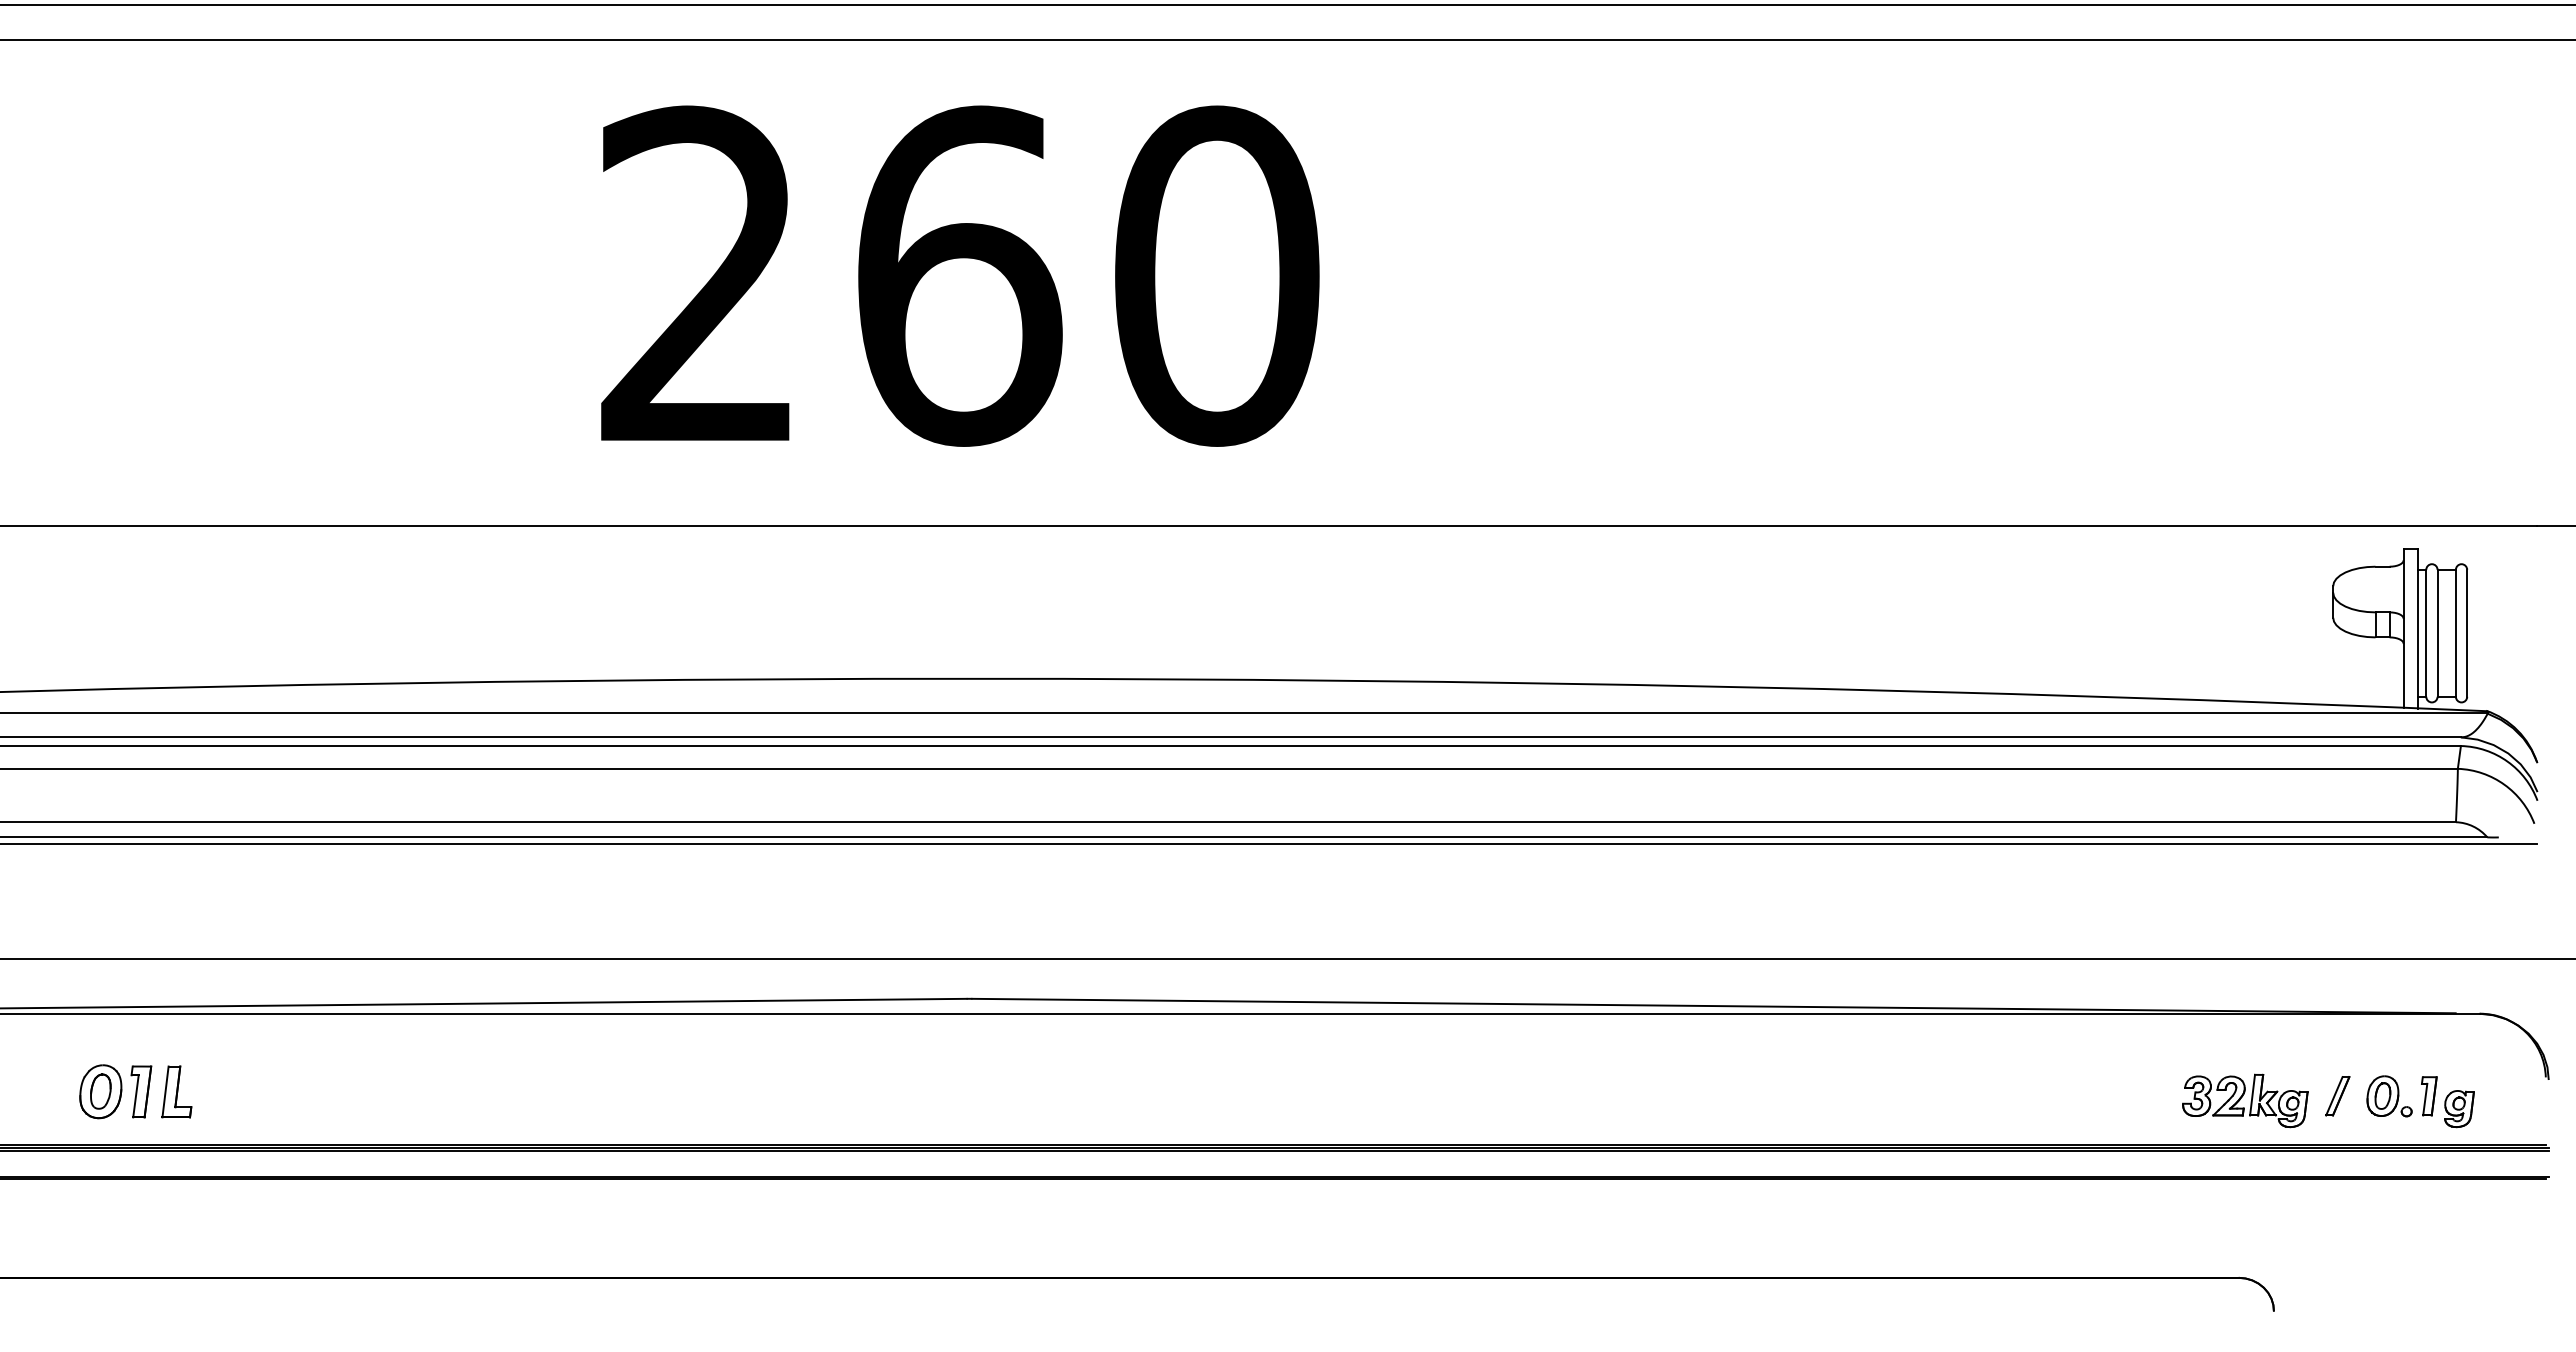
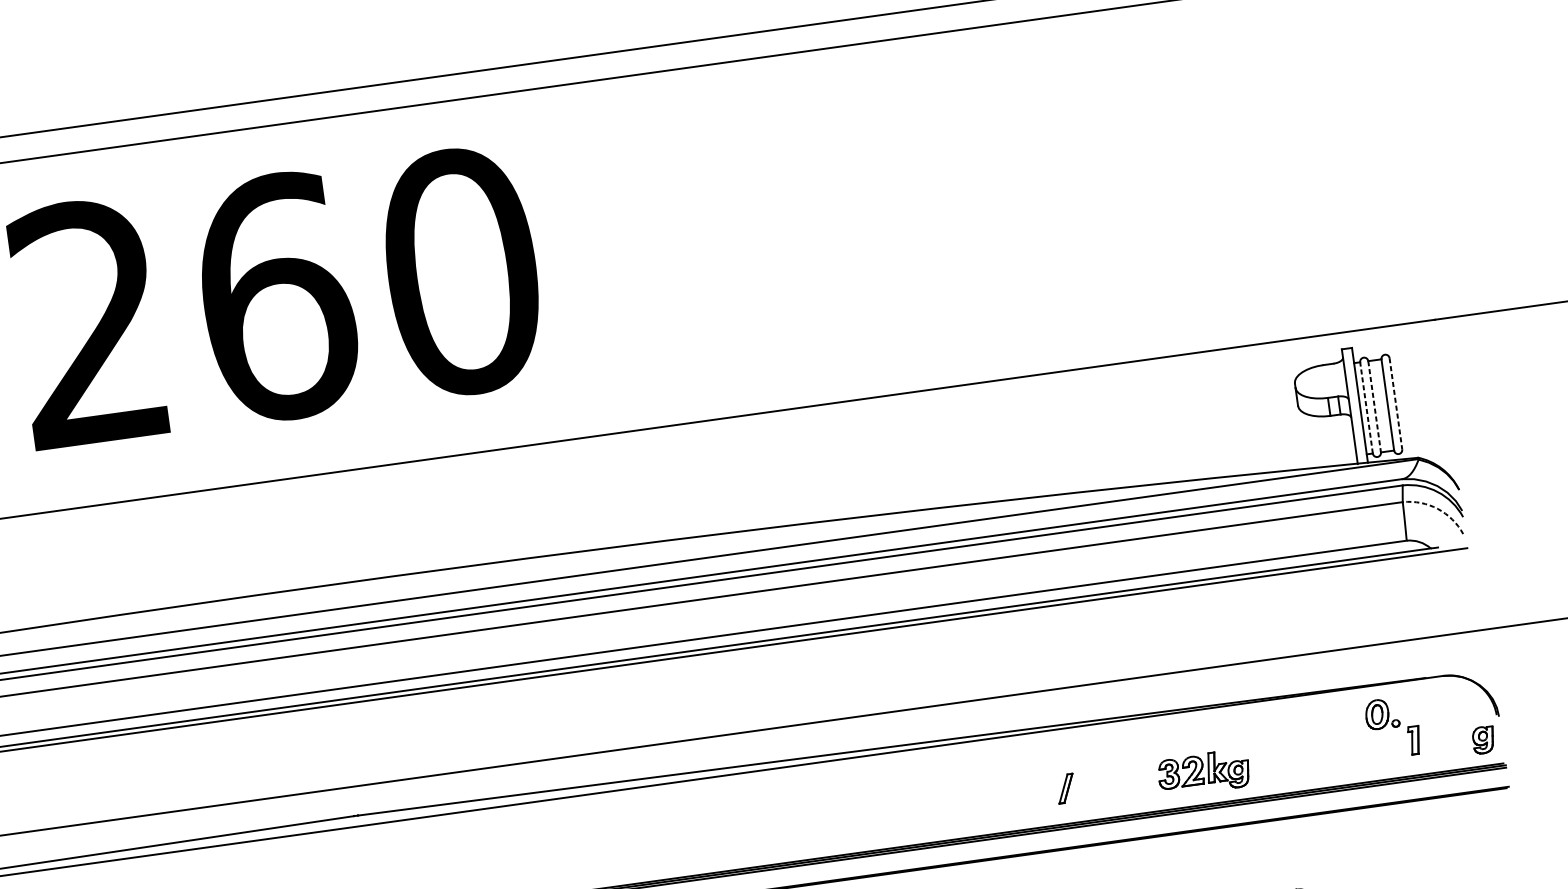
line: (2426, 632) -> (1366, 407), solid -> dashed
line: (2437, 633) -> (1374, 406), solid -> dashed
line: (2467, 633) -> (1396, 403), solid -> dashed
arc: (2504, 784) -> (1437, 508), solid -> dashed
part: (2337, 1096) -> (1065, 788), moved
part: (2389, 1096) -> (1382, 714), moved
part: (2245, 1100) -> (1204, 772), moved
part: (2459, 1109) -> (1483, 740), moved

